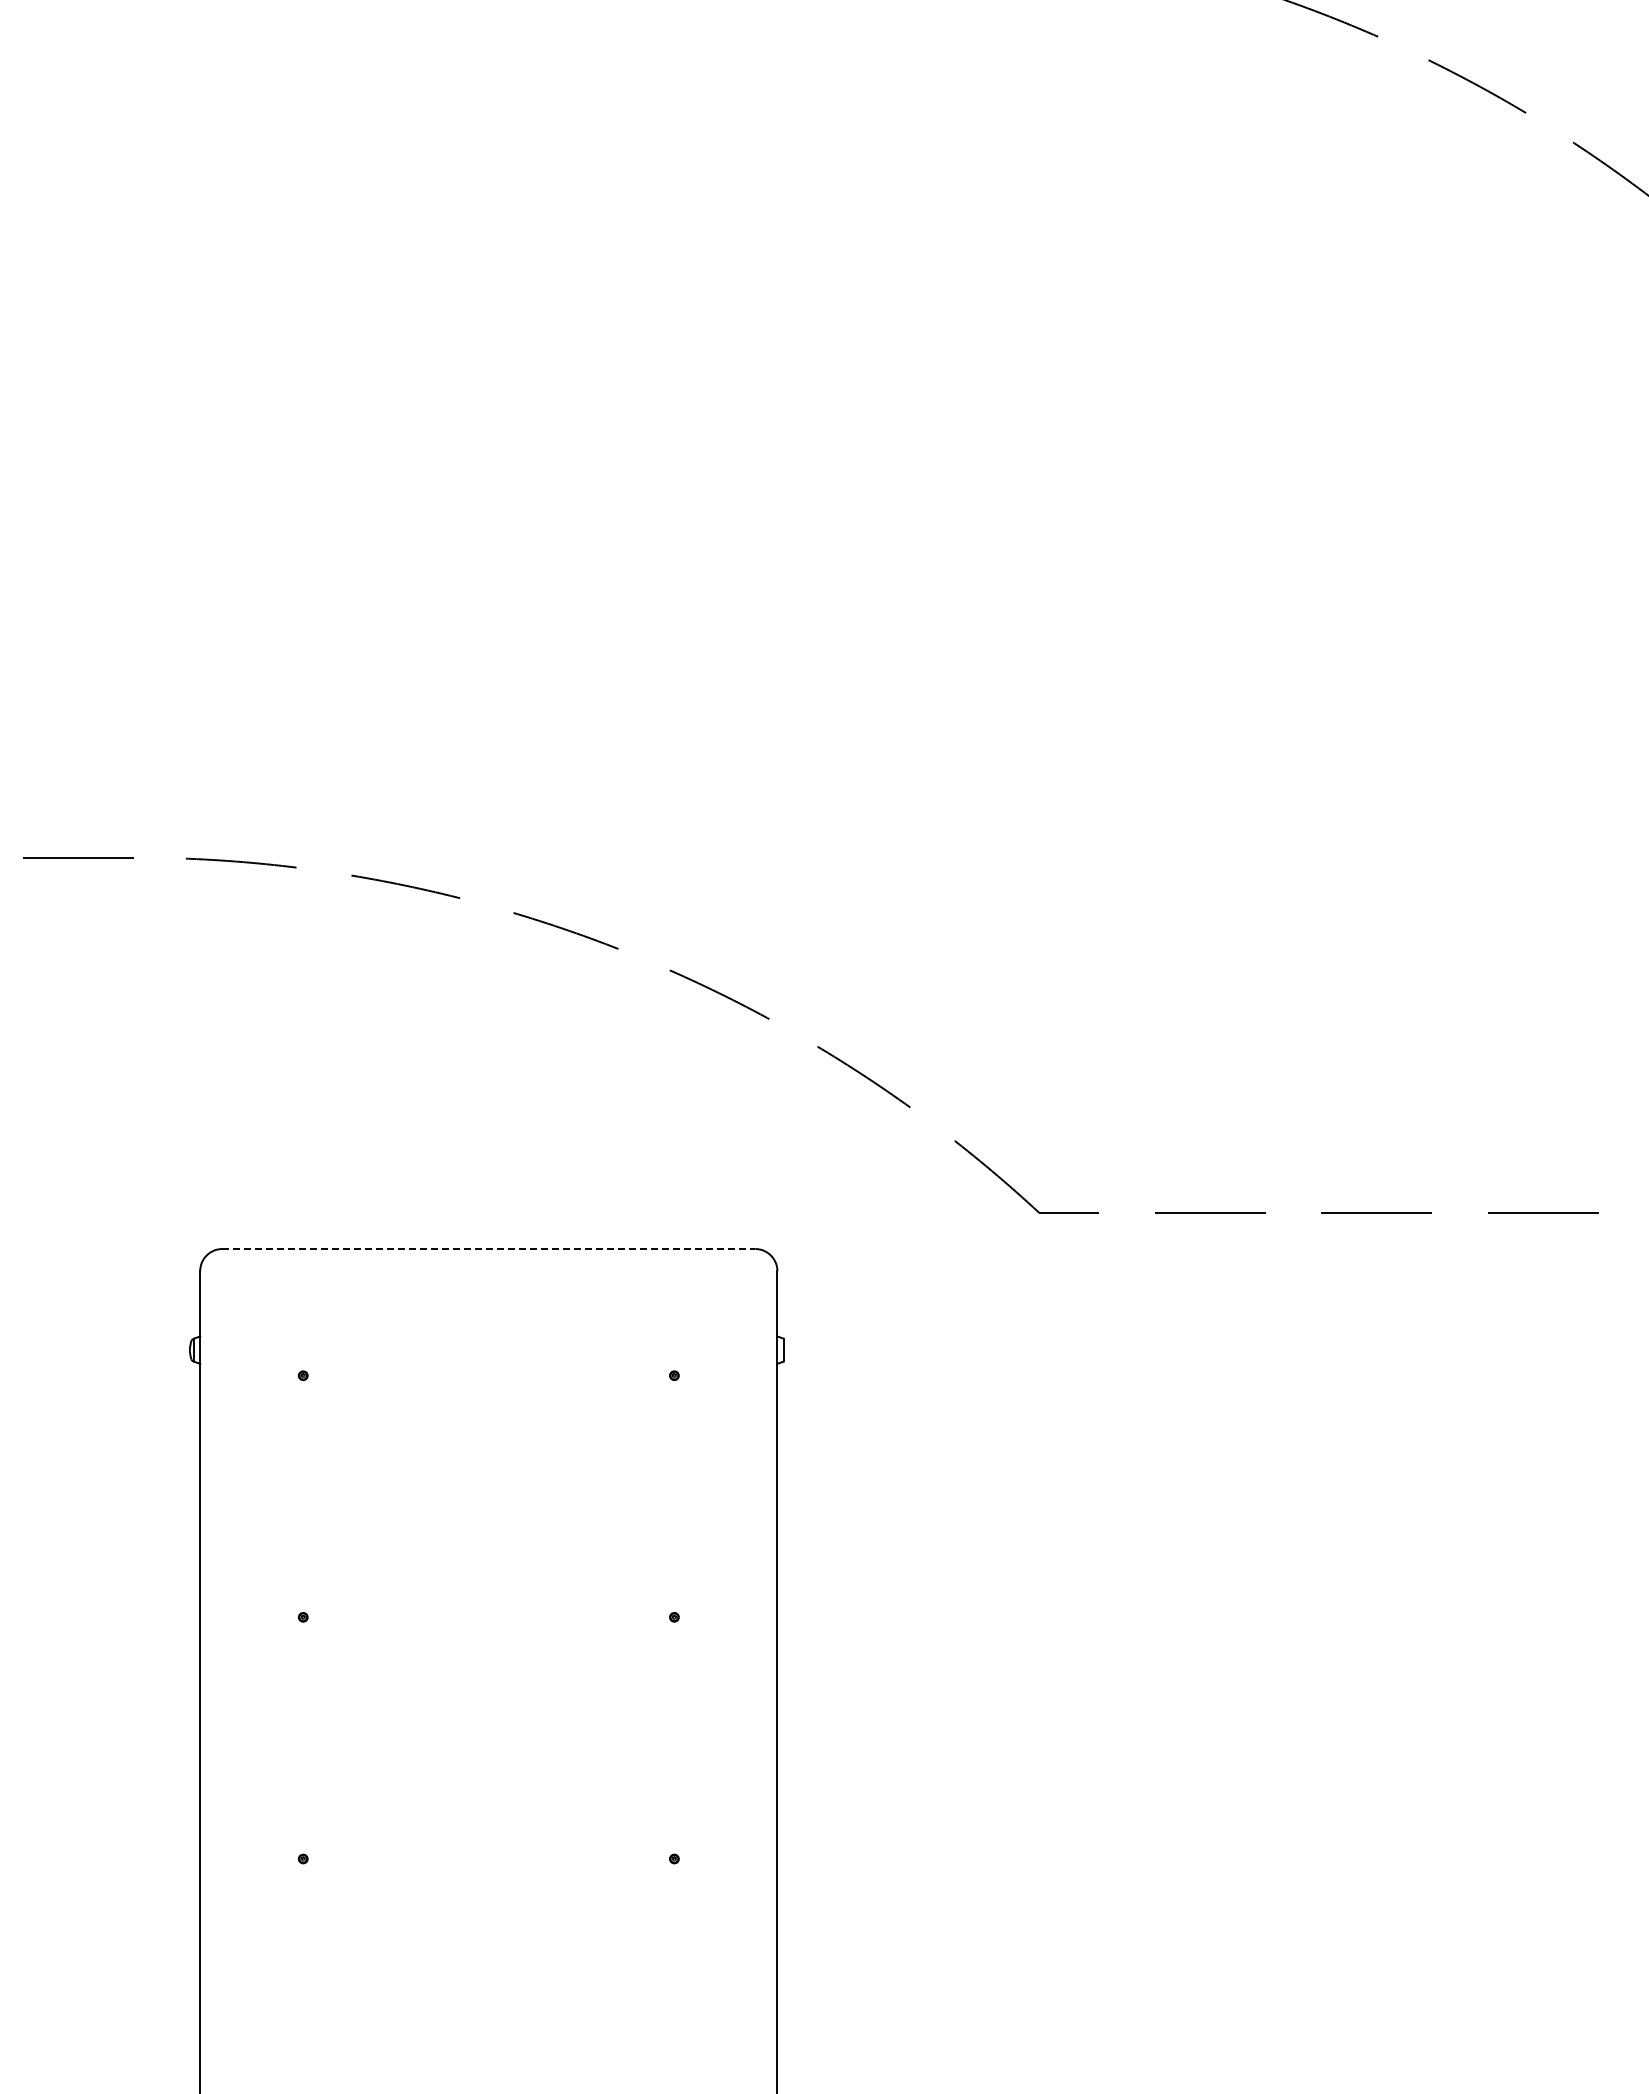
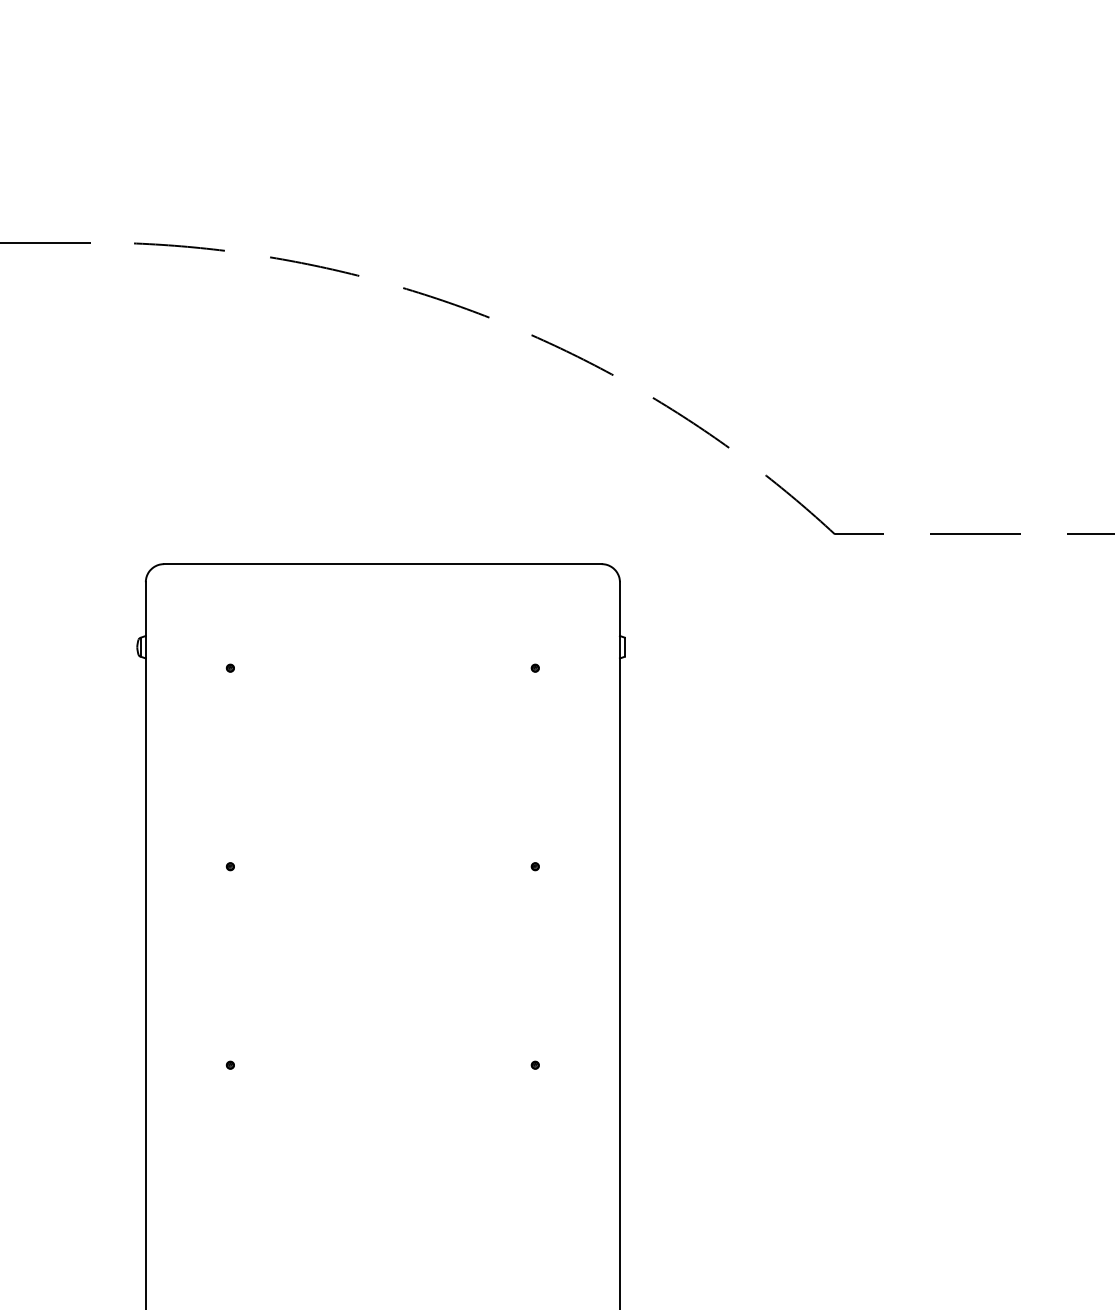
line: (489, 1249) -> (383, 564), dashed -> solid

